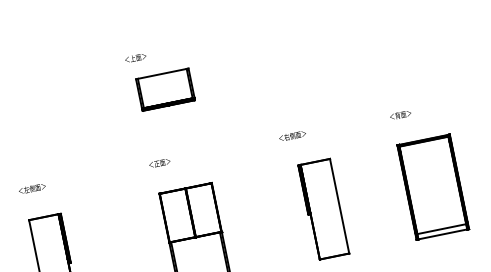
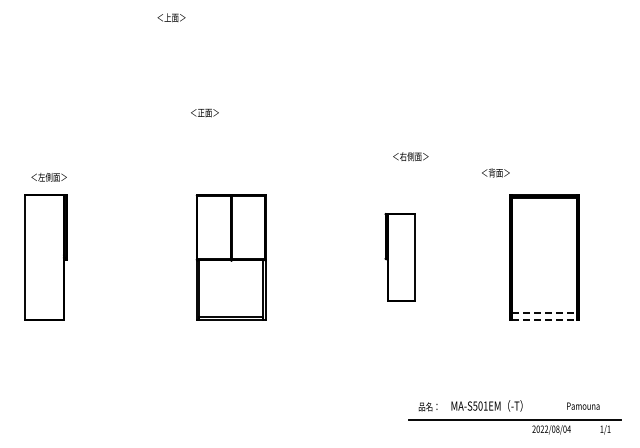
text: (135, 57) -> (171, 17), moved
part: (165, 89) -> (230, 65), removed
text: (400, 114) -> (495, 172), moved
text: (292, 136) -> (410, 156), moved
text: (159, 163) -> (204, 112), moved
text: (31, 189) -> (48, 177), moved
part: (323, 209) -> (399, 257), size x0.7
line: (441, 229) -> (544, 312), solid -> dashed
line: (442, 234) -> (544, 319), solid -> dashed

